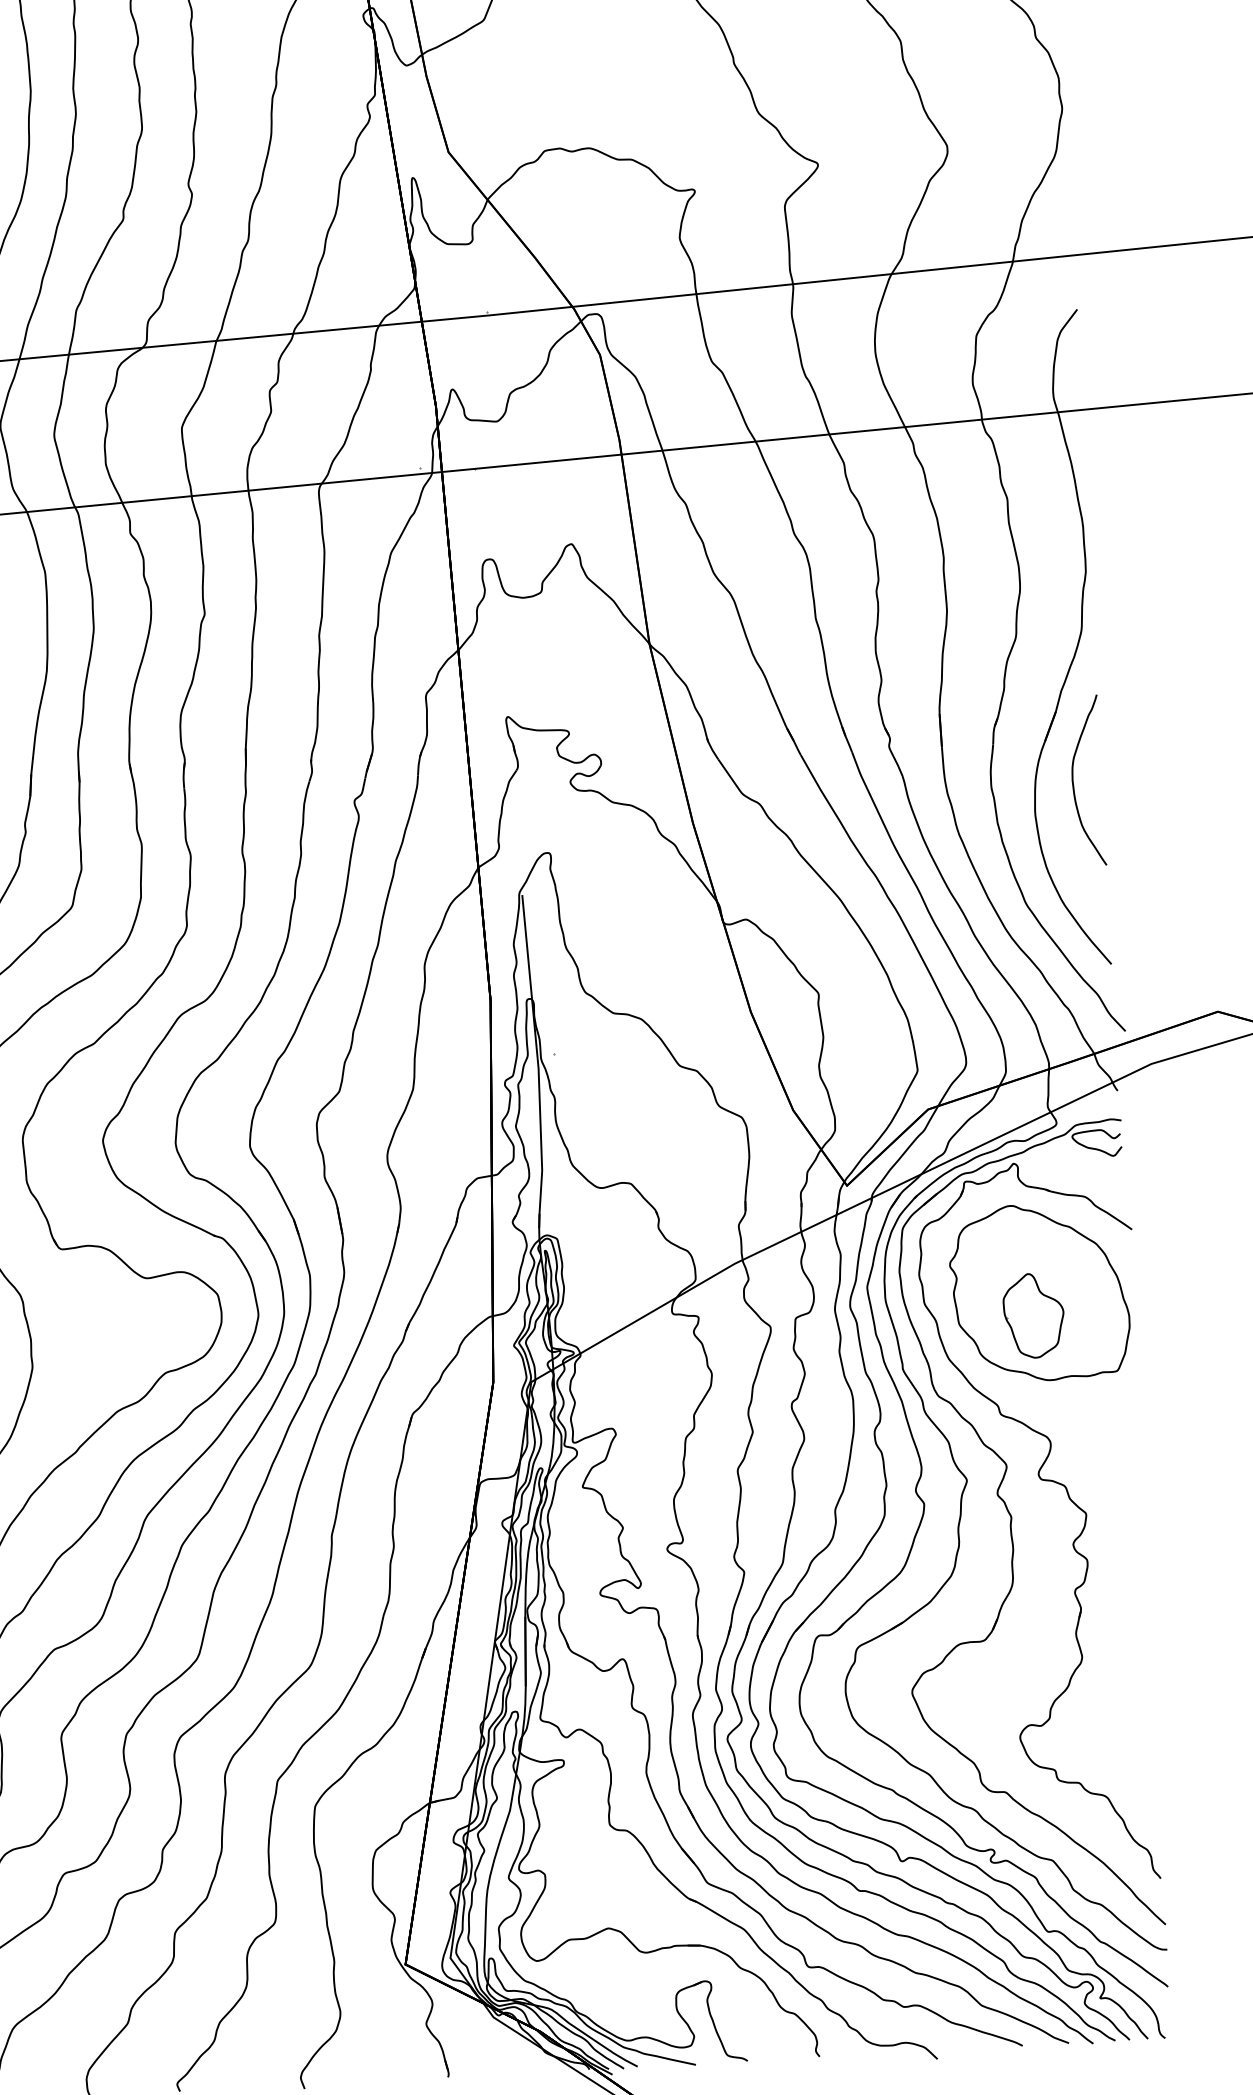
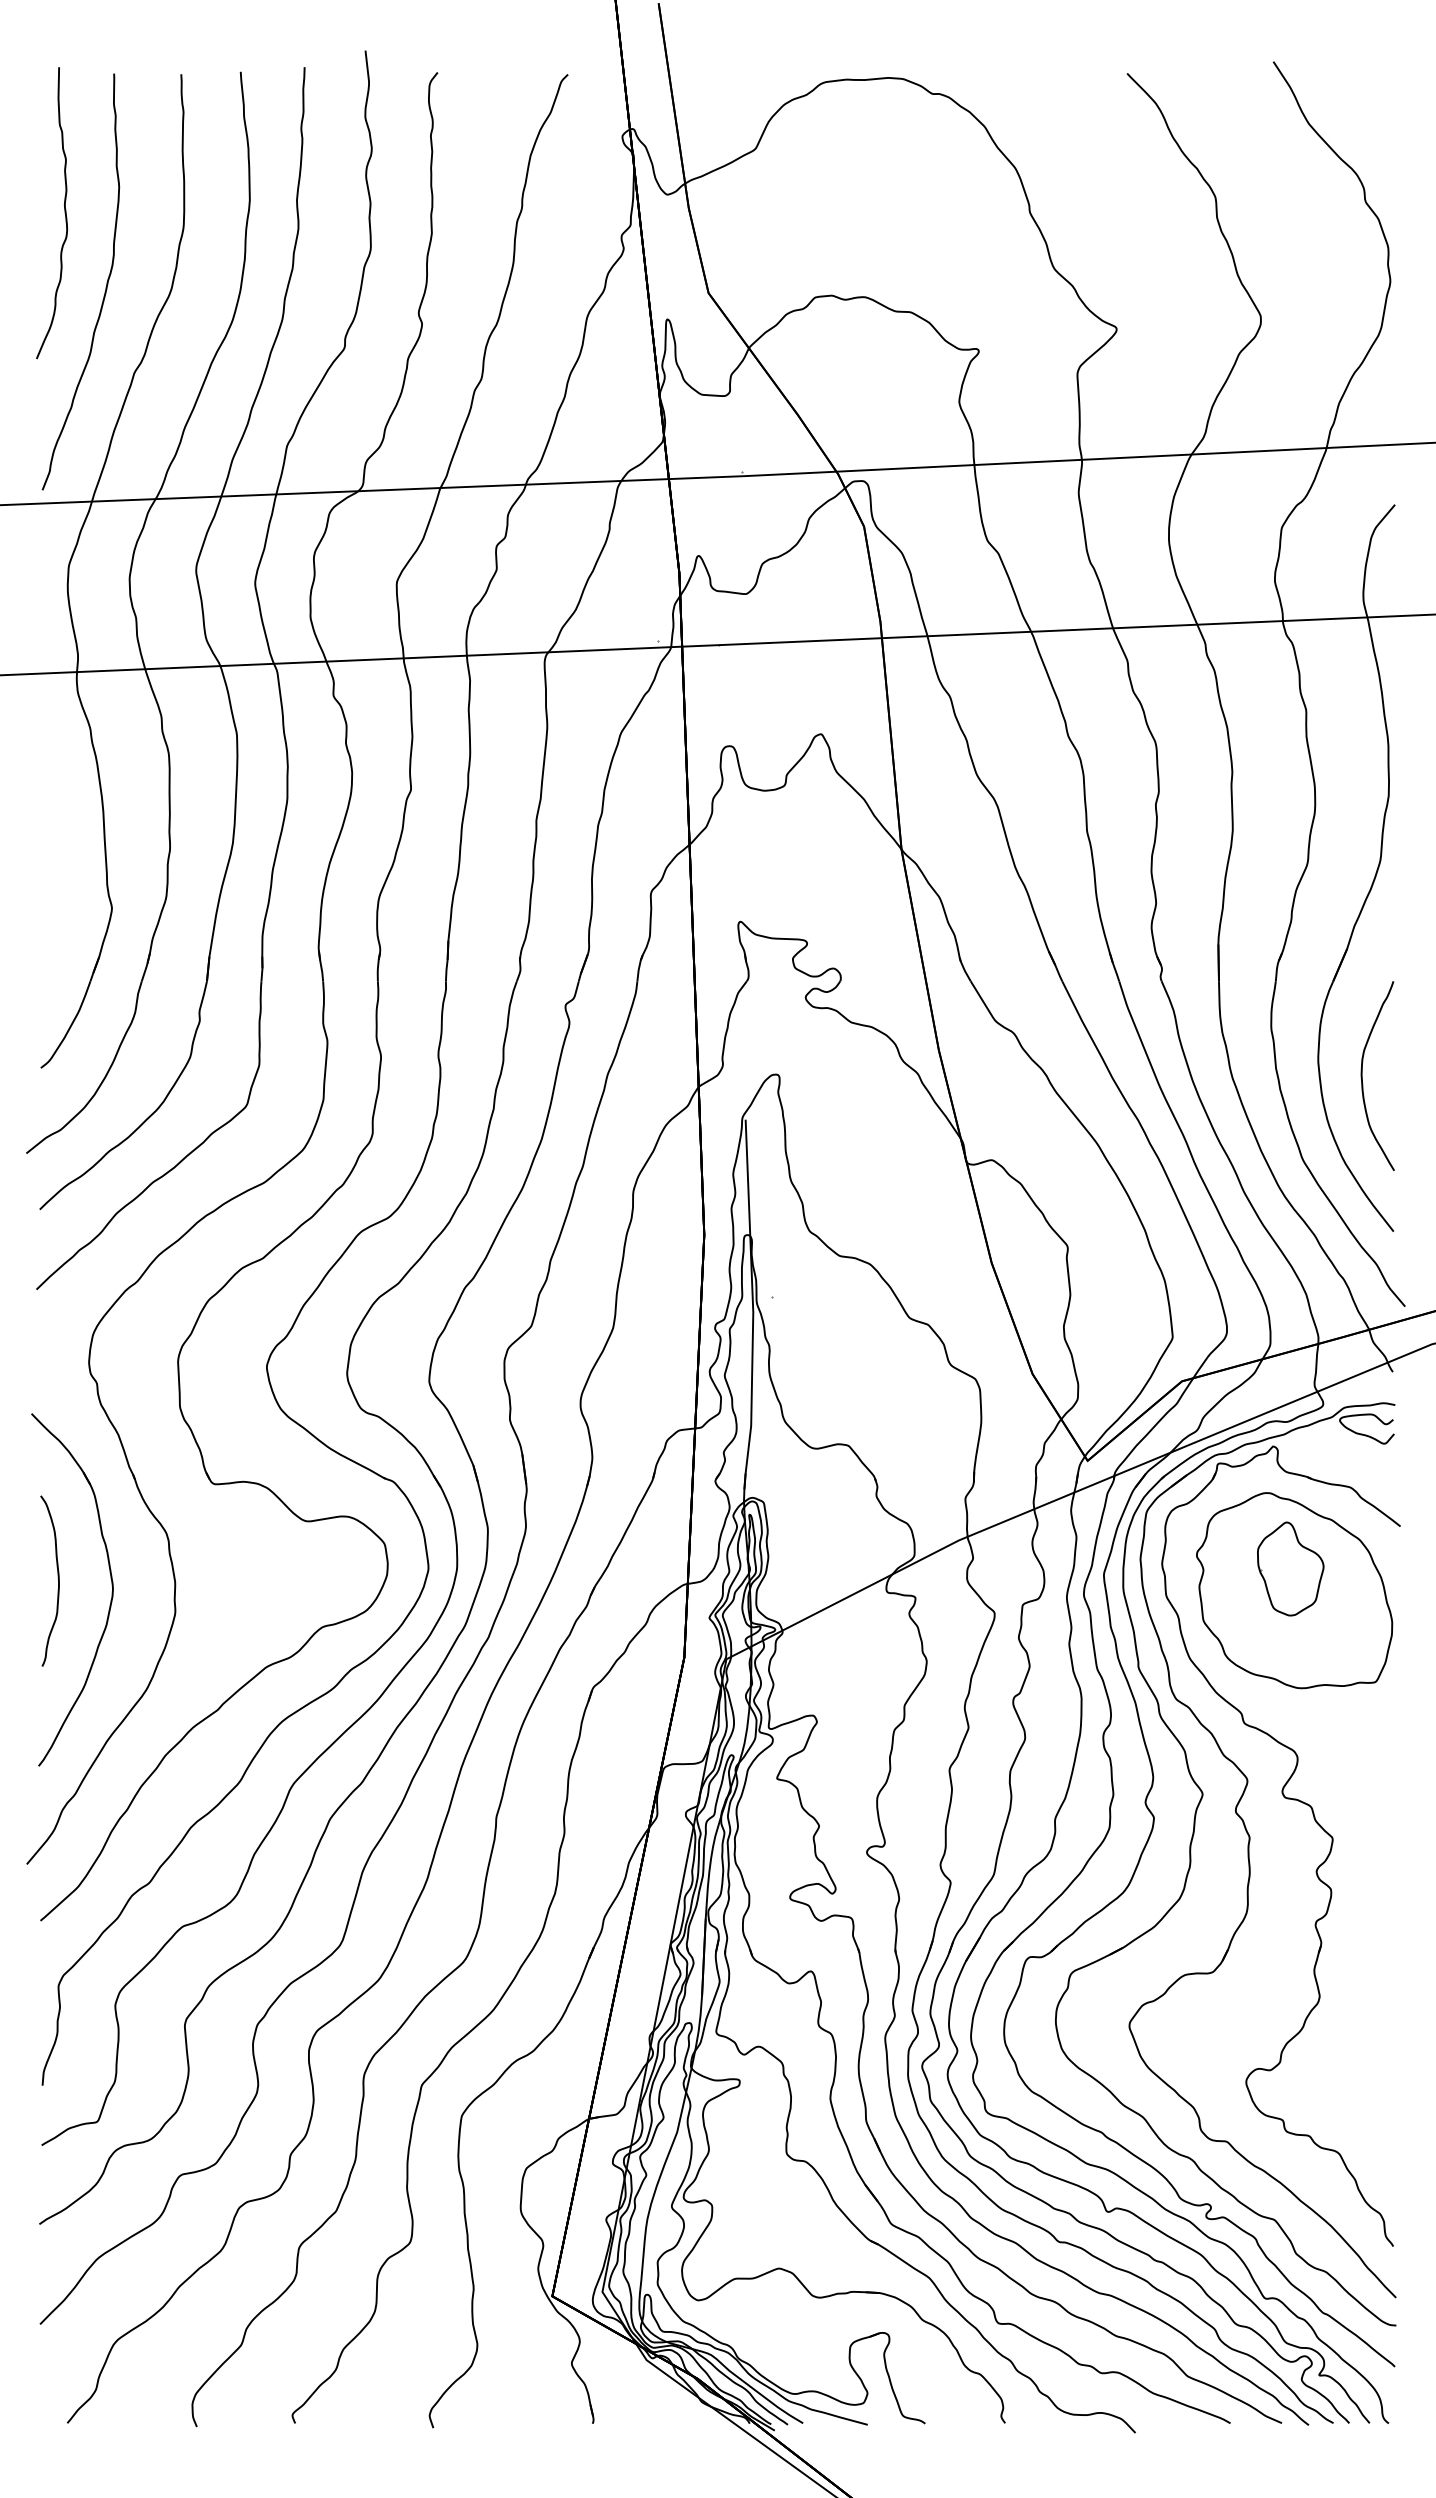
curve: (1073, 781) -> (1362, 1075), moved
part: (1033, 1315) -> (1290, 1568), moved

